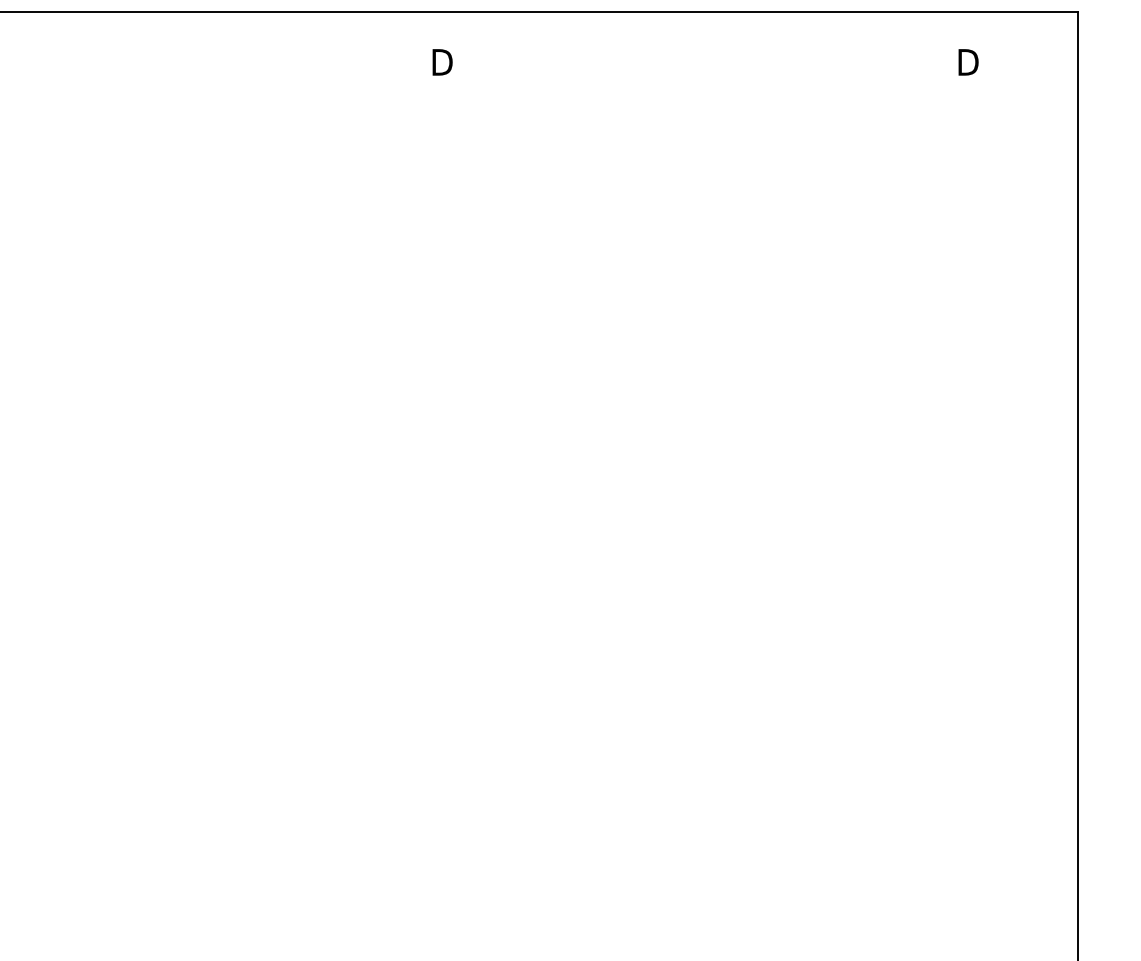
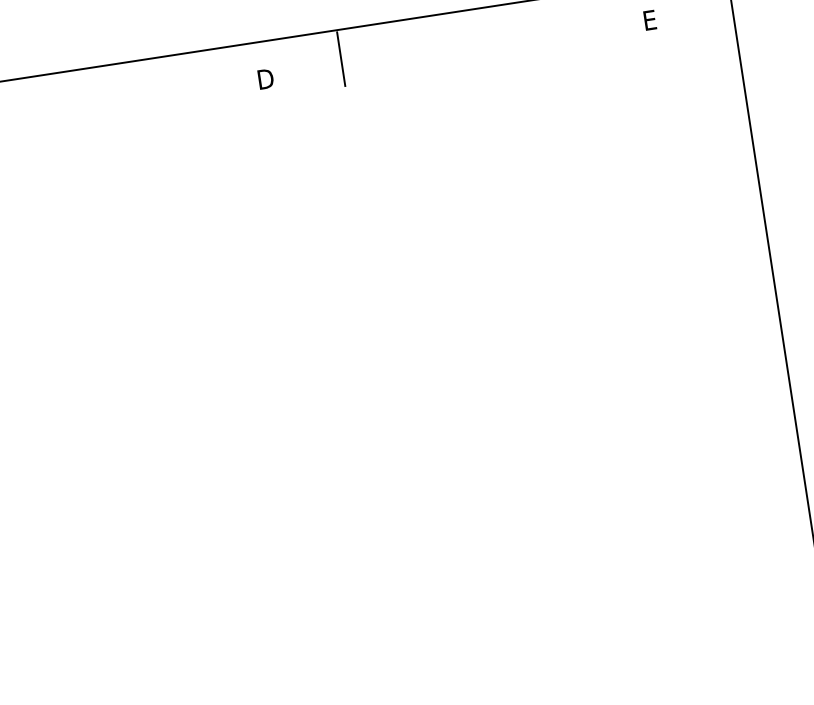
line: (546, 50) -> (340, 58), added
text: (968, 62) -> (651, 20), D -> E

